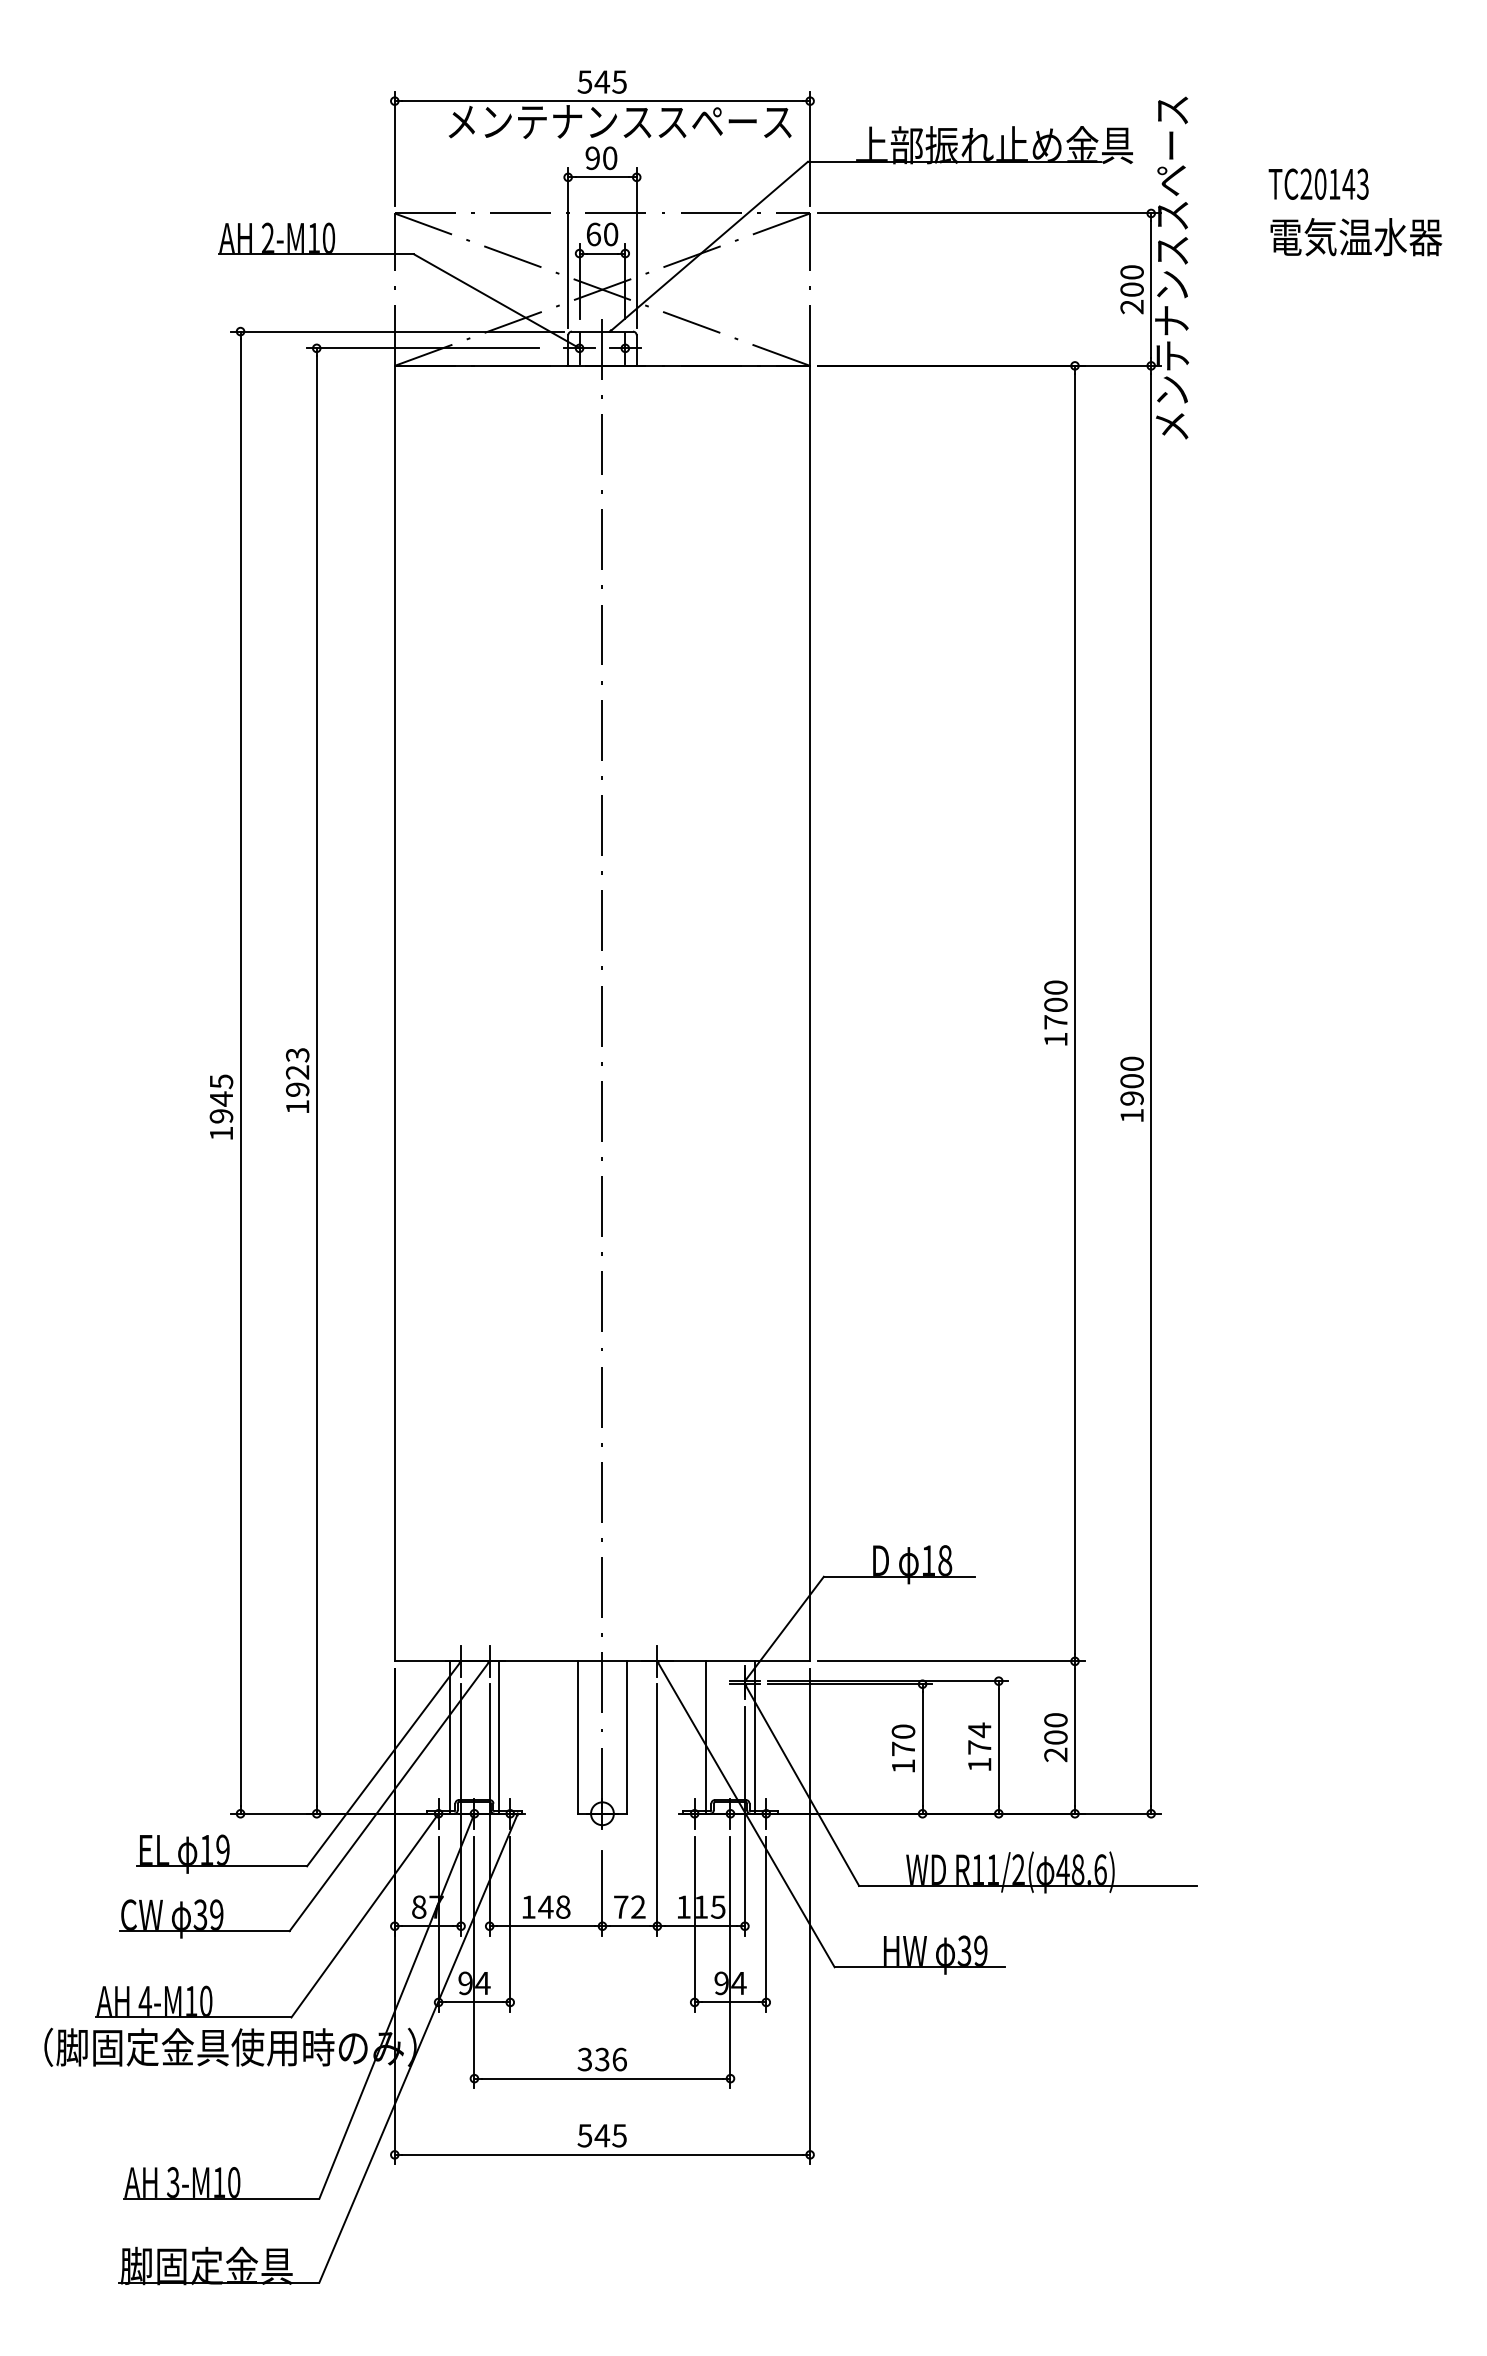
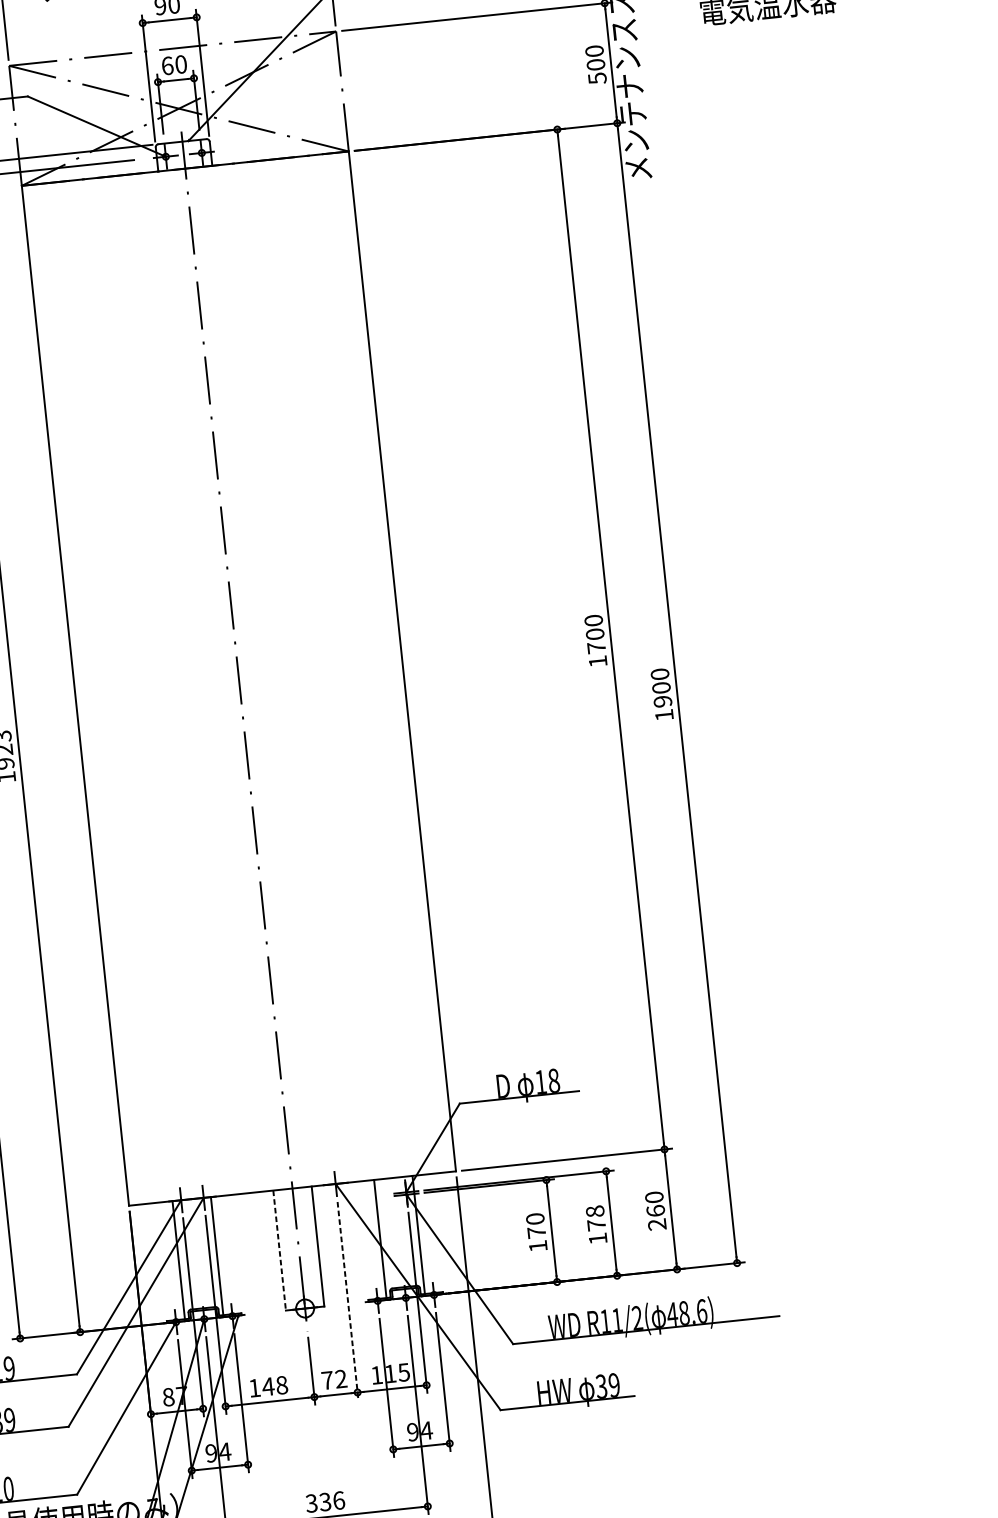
text: (1131, 306) -> (596, 78), 200 -> 500
text: (979, 1730) -> (595, 1211), 174 -> 178
text: (1055, 1737) -> (655, 1210), 200 -> 260
line: (578, 1738) -> (280, 1251), solid -> dashed
line: (657, 1810) -> (348, 1301), solid -> dashed

